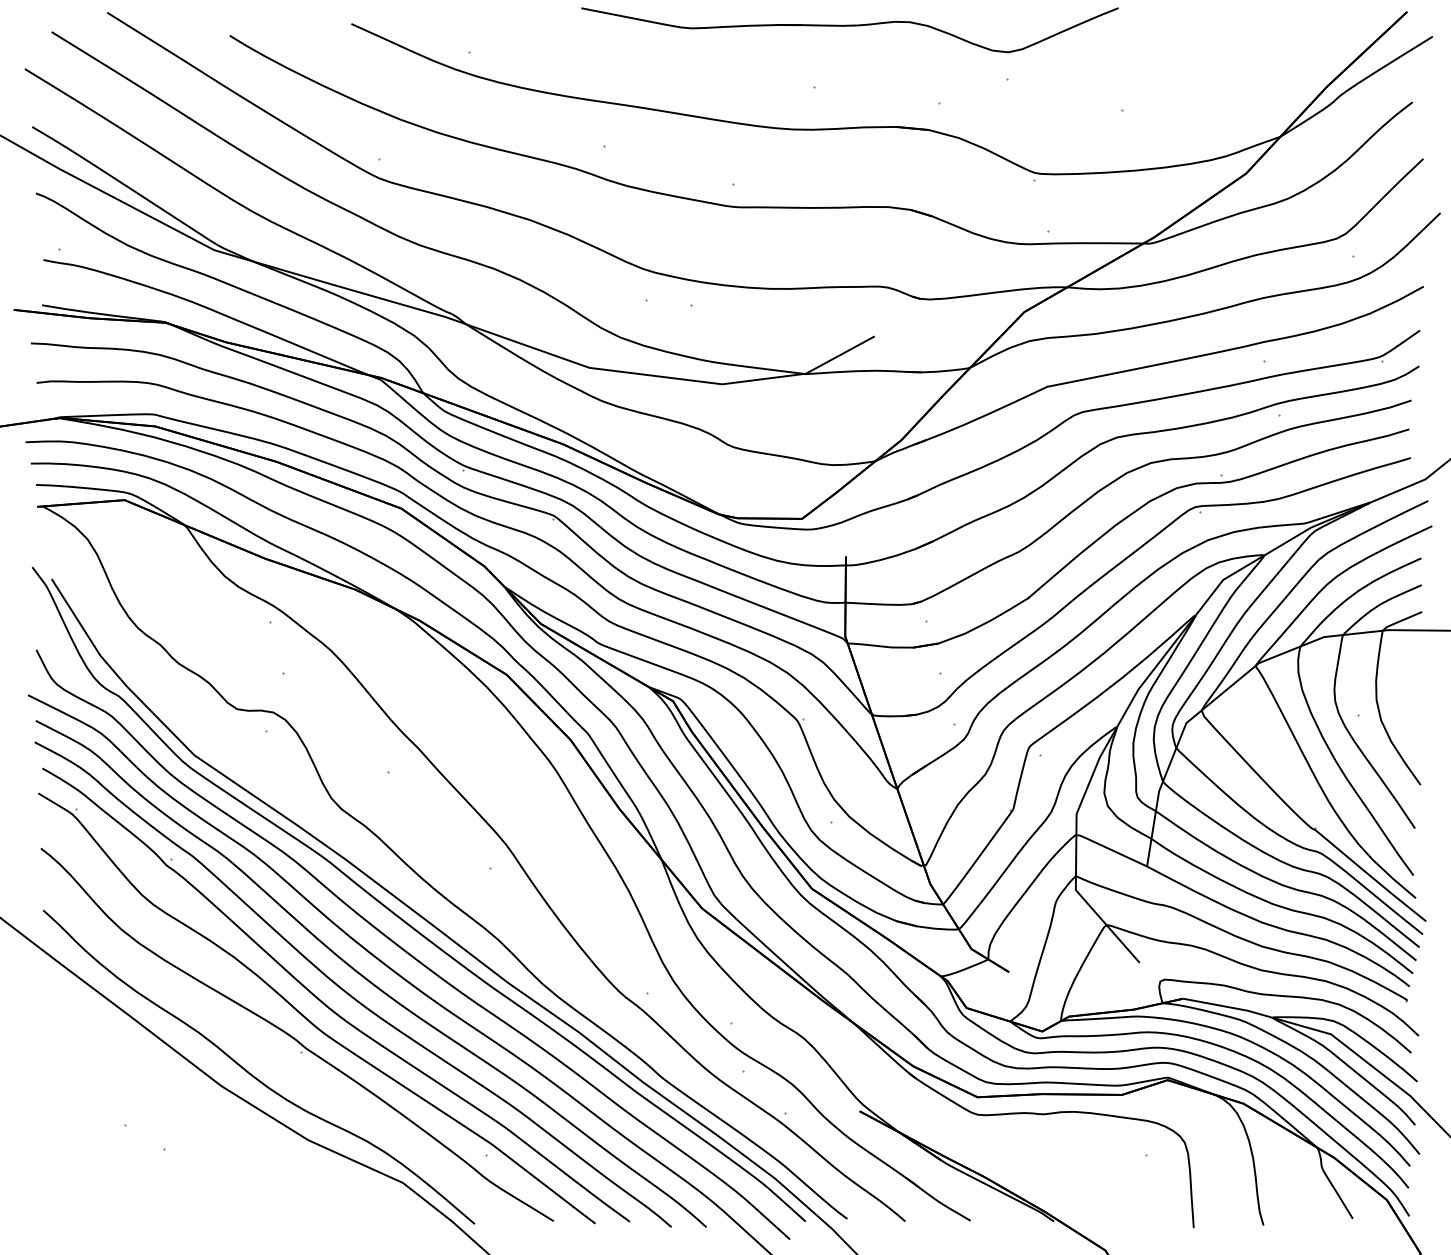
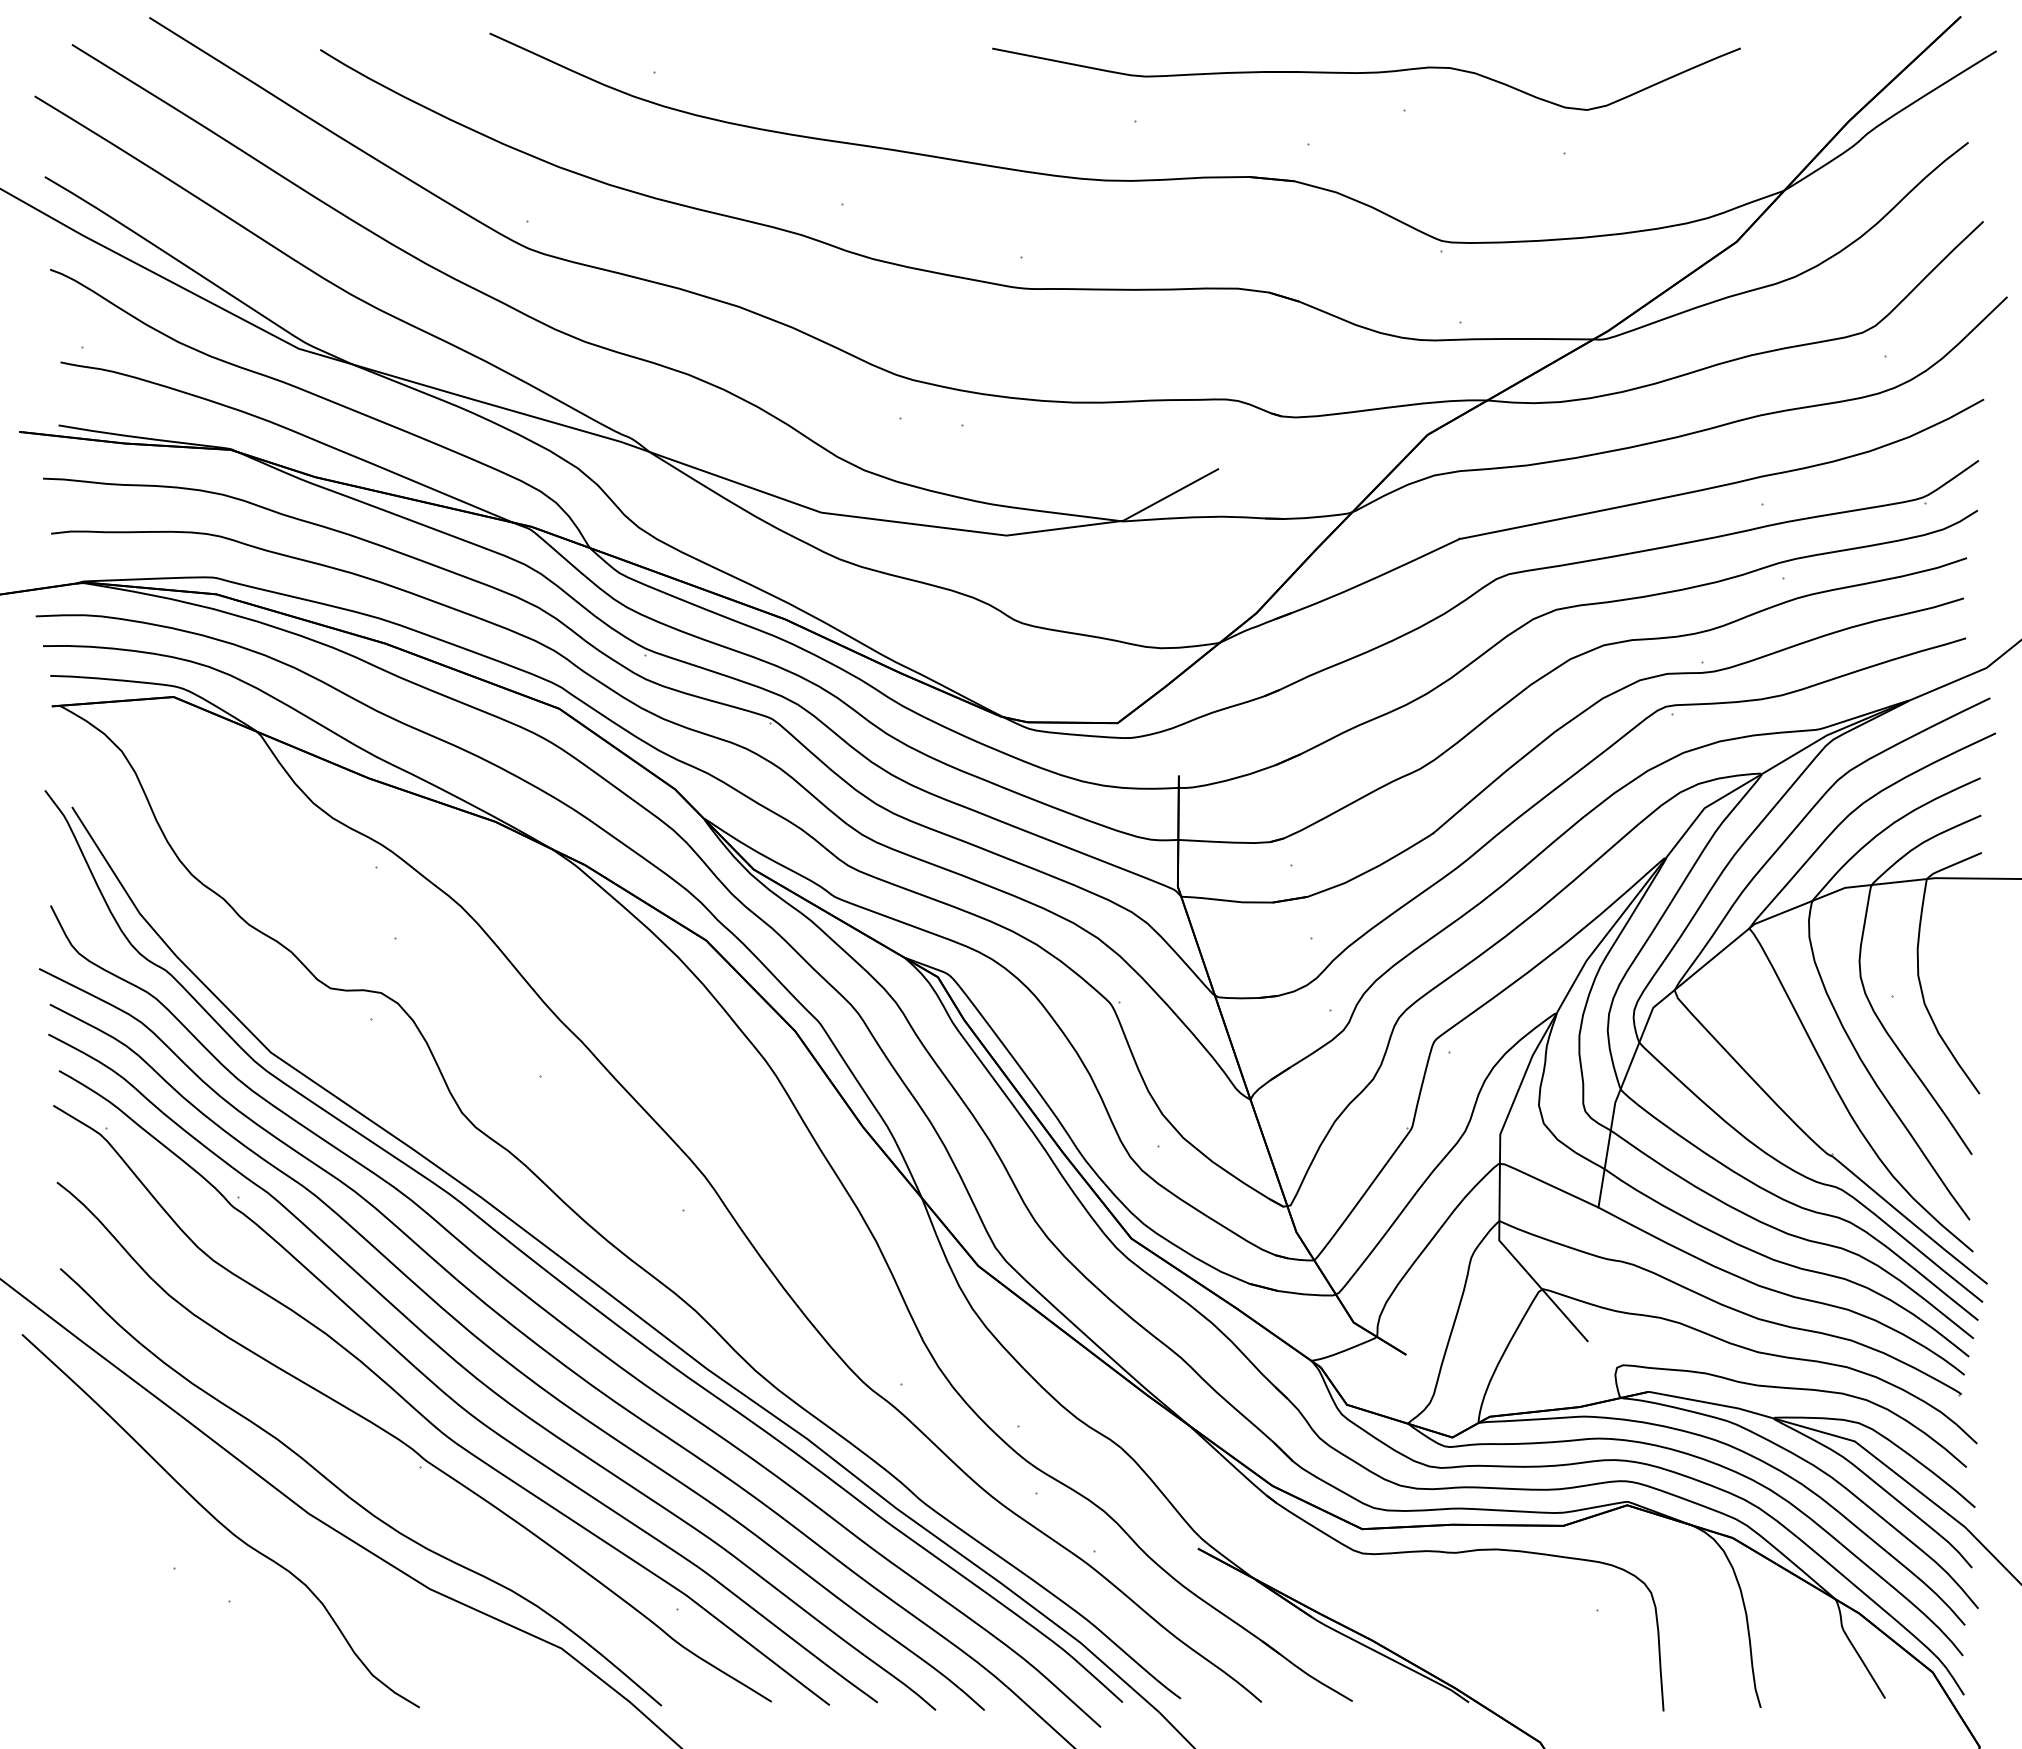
part: (850, 29) -> (1366, 78), moved
curve: (158, 1091) -> (220, 1521), added

